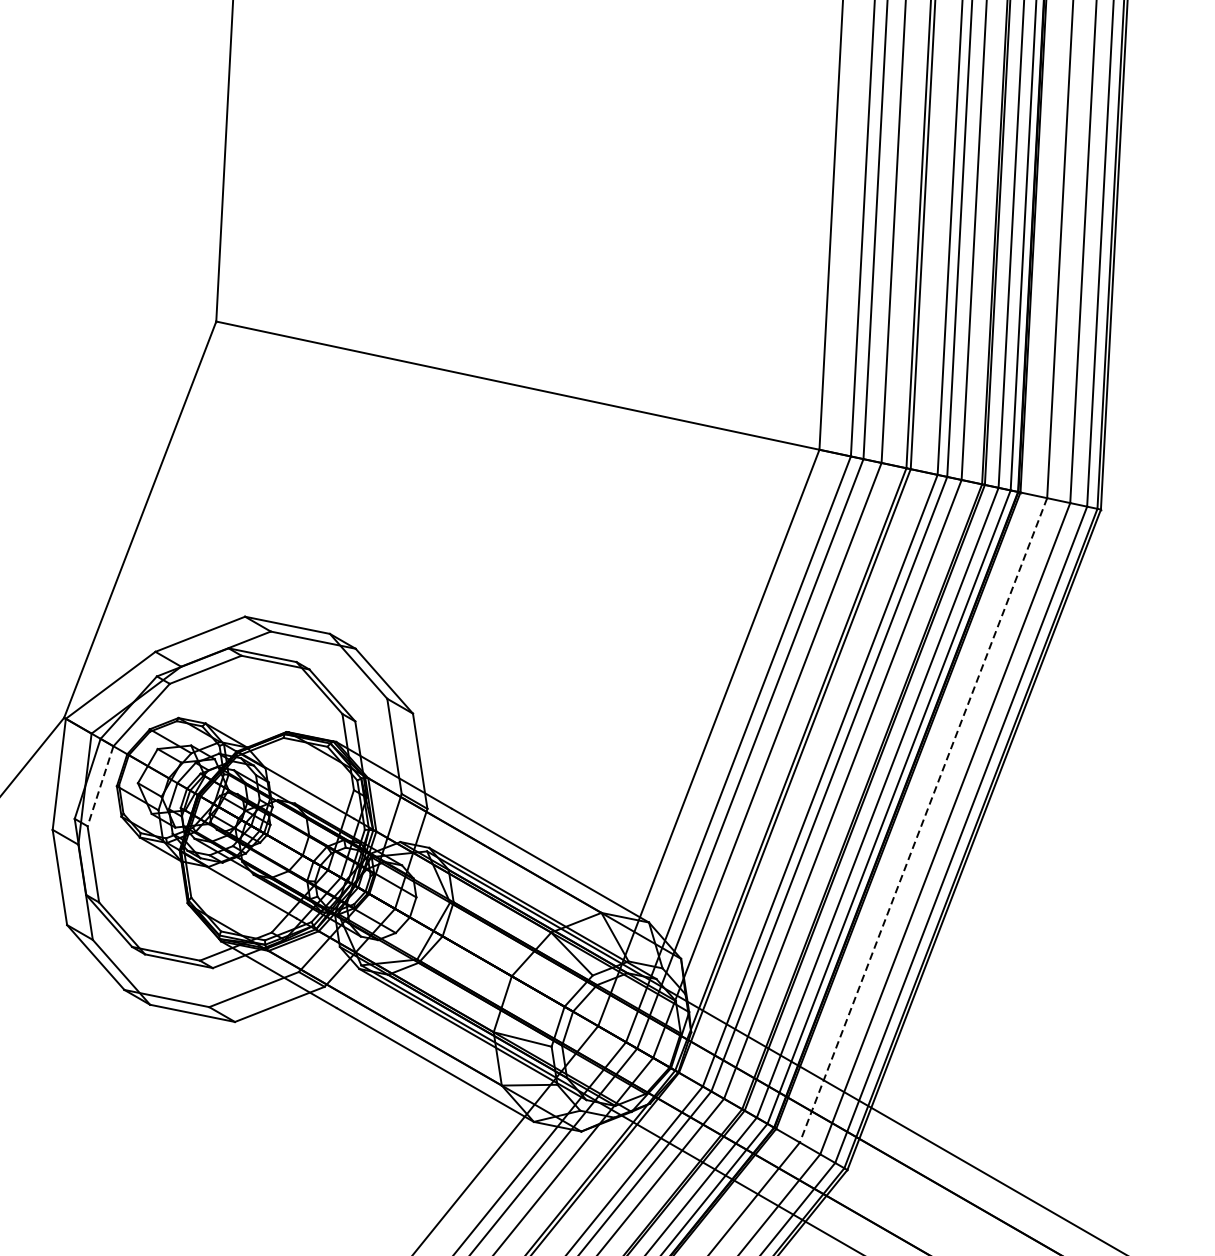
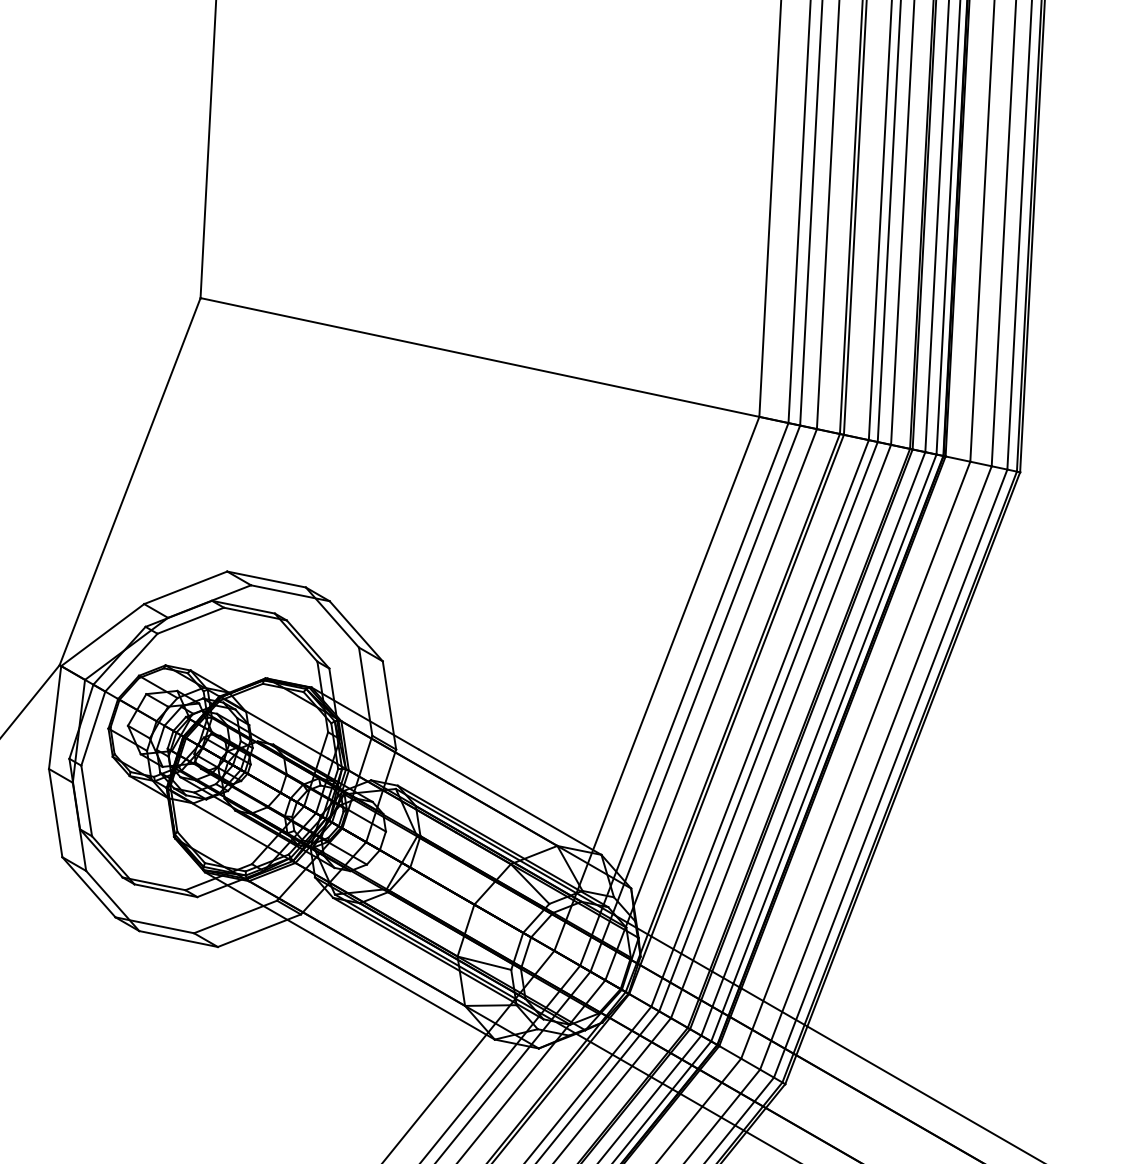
line: (100, 786) -> (93, 728), dashed -> solid
line: (923, 820) -> (855, 760), dashed -> solid

